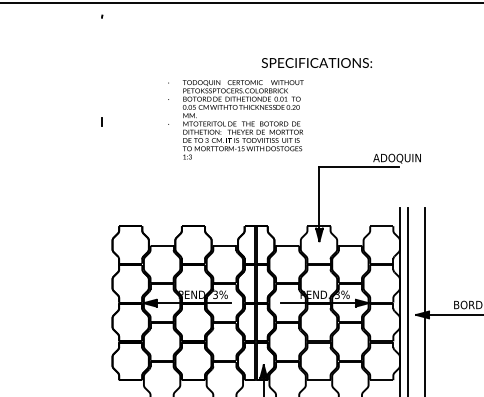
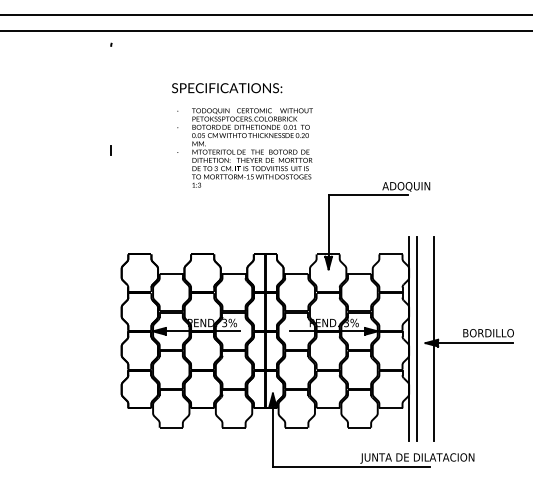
text: (317, 63) -> (227, 88), moved

